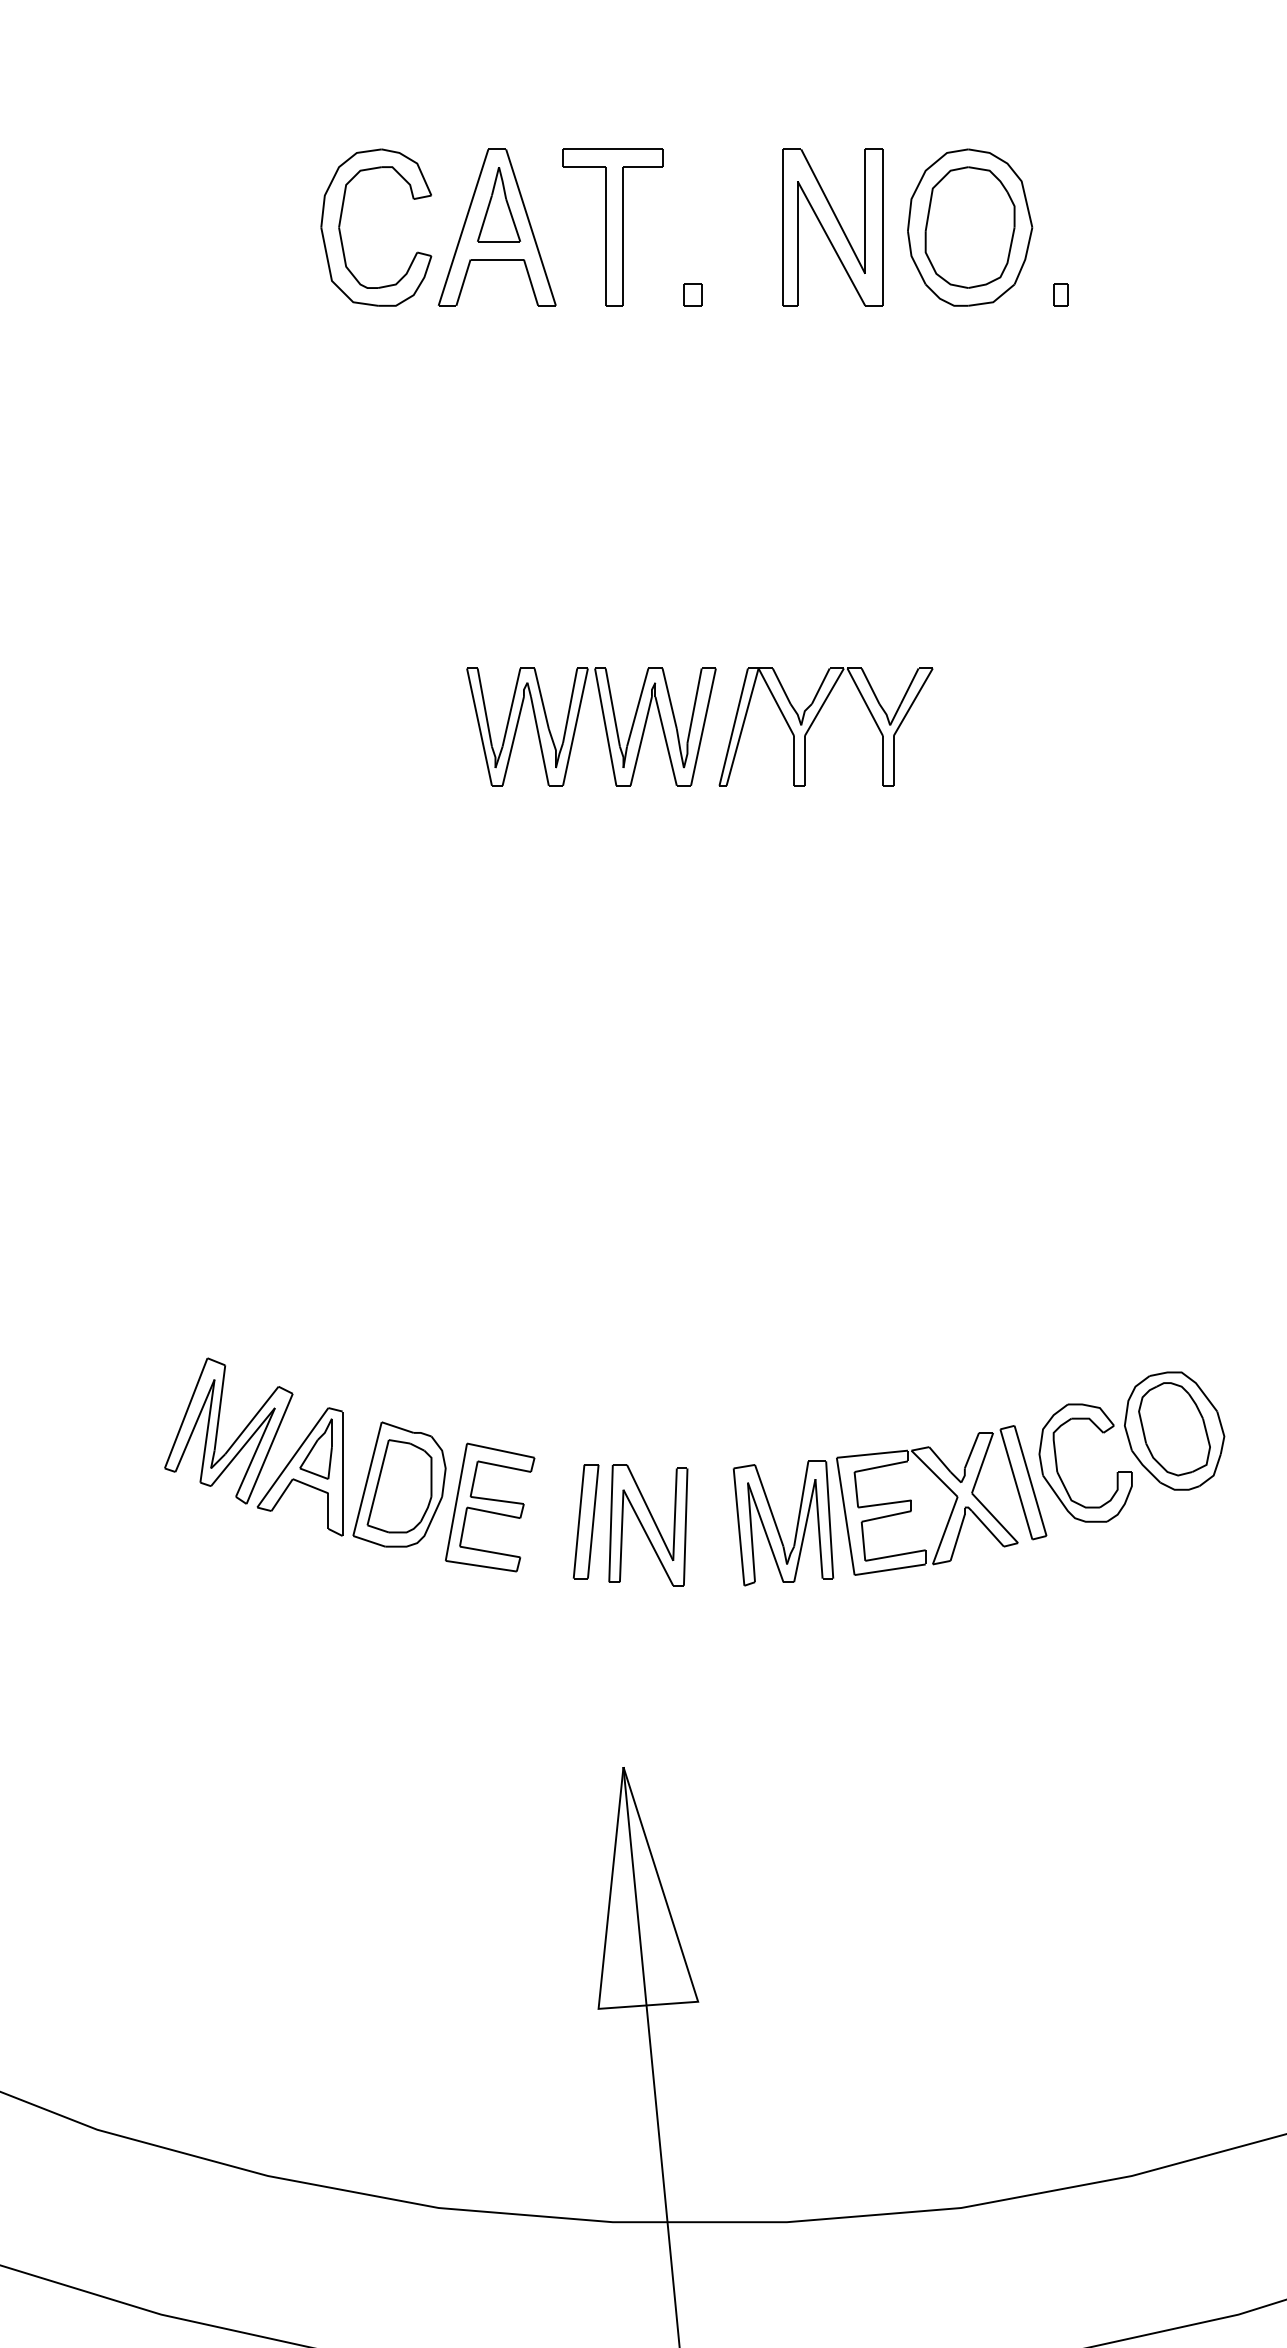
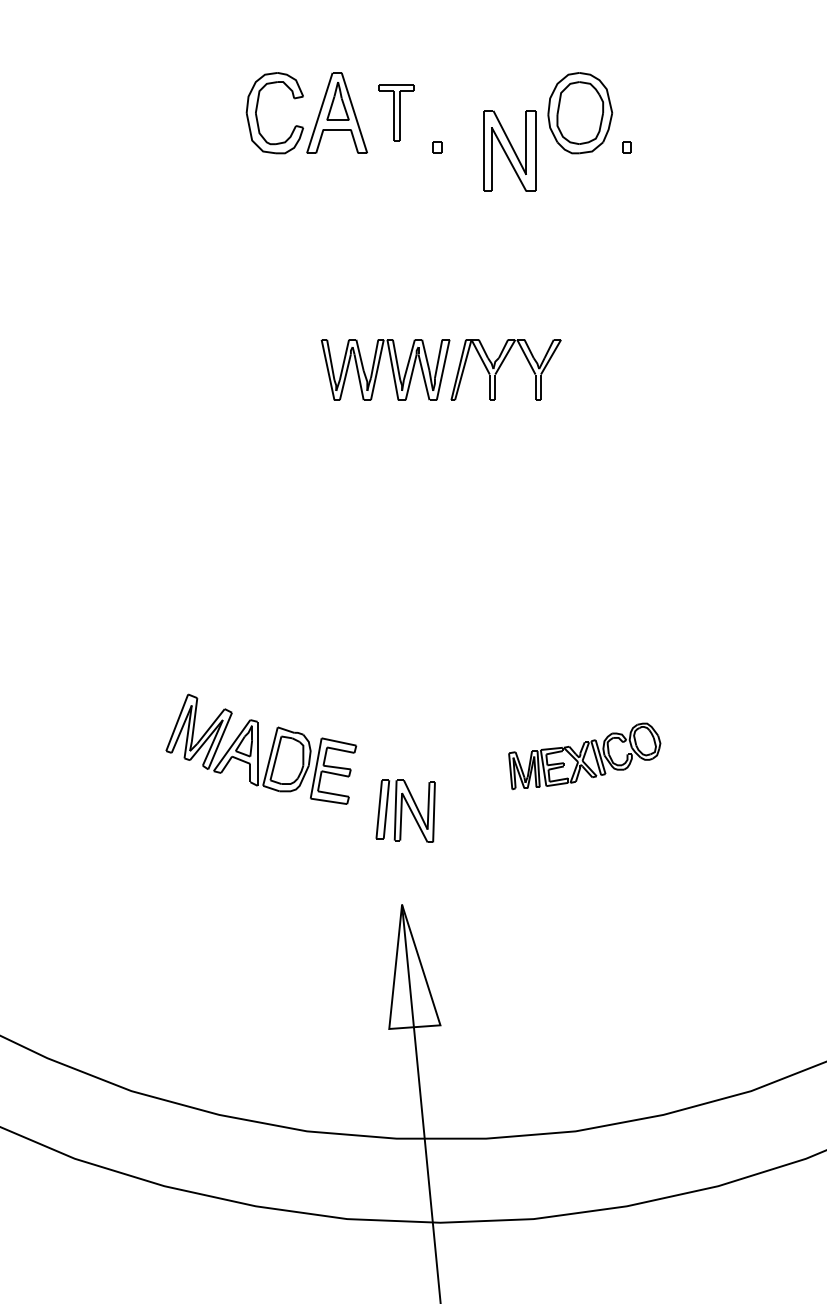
part: (612, 226) -> (396, 112), size x0.7
part: (832, 226) -> (509, 150), moved
part: (978, 1478) -> (584, 756), size x0.6
part: (630, 1523) -> (405, 810), moved

